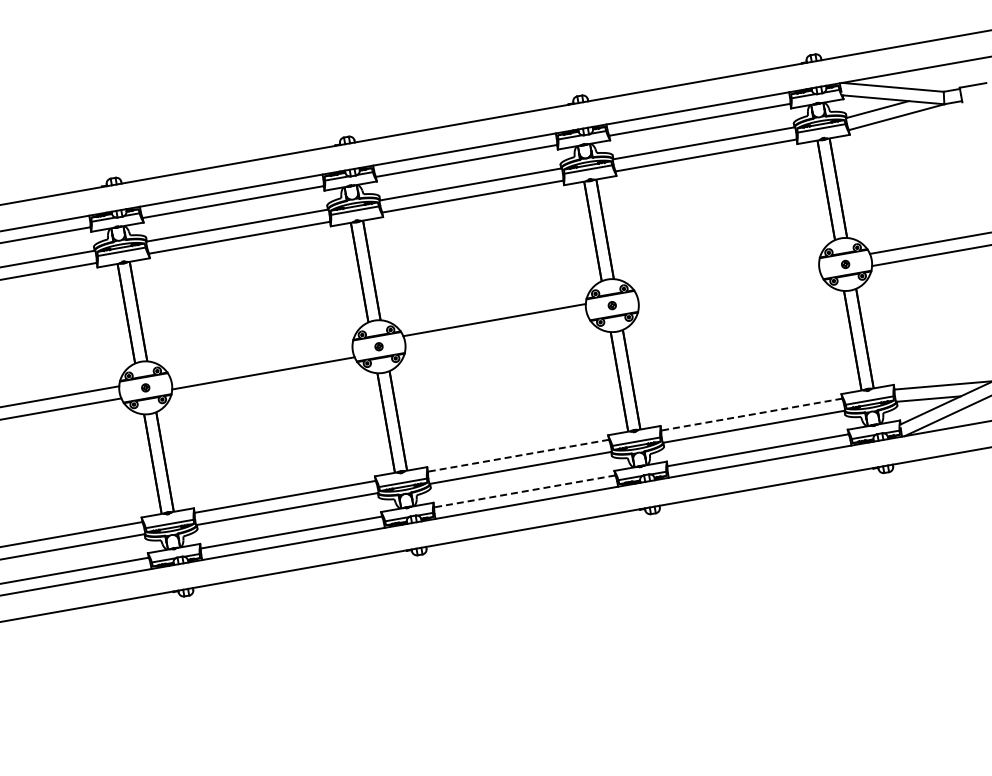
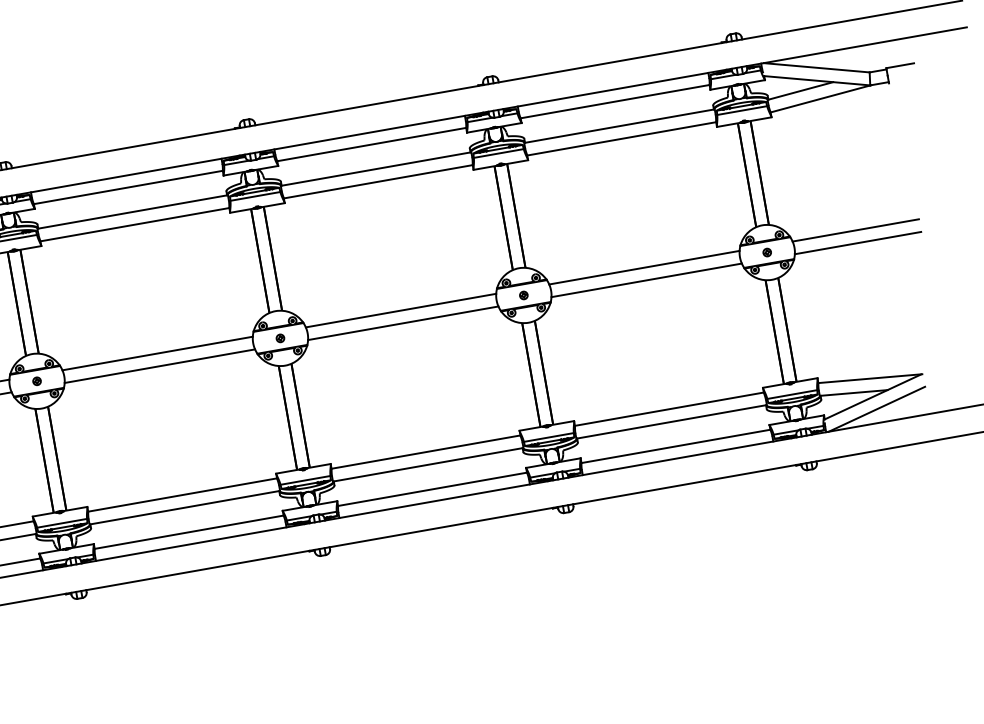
line: (727, 278) -> (644, 267), added
line: (729, 291) -> (646, 280), added
line: (496, 332) -> (403, 323), added
line: (261, 361) -> (157, 353), added
line: (751, 414) -> (669, 409), dashed -> solid
line: (518, 455) -> (425, 451), dashed -> solid
line: (524, 491) -> (432, 489), dashed -> solid

